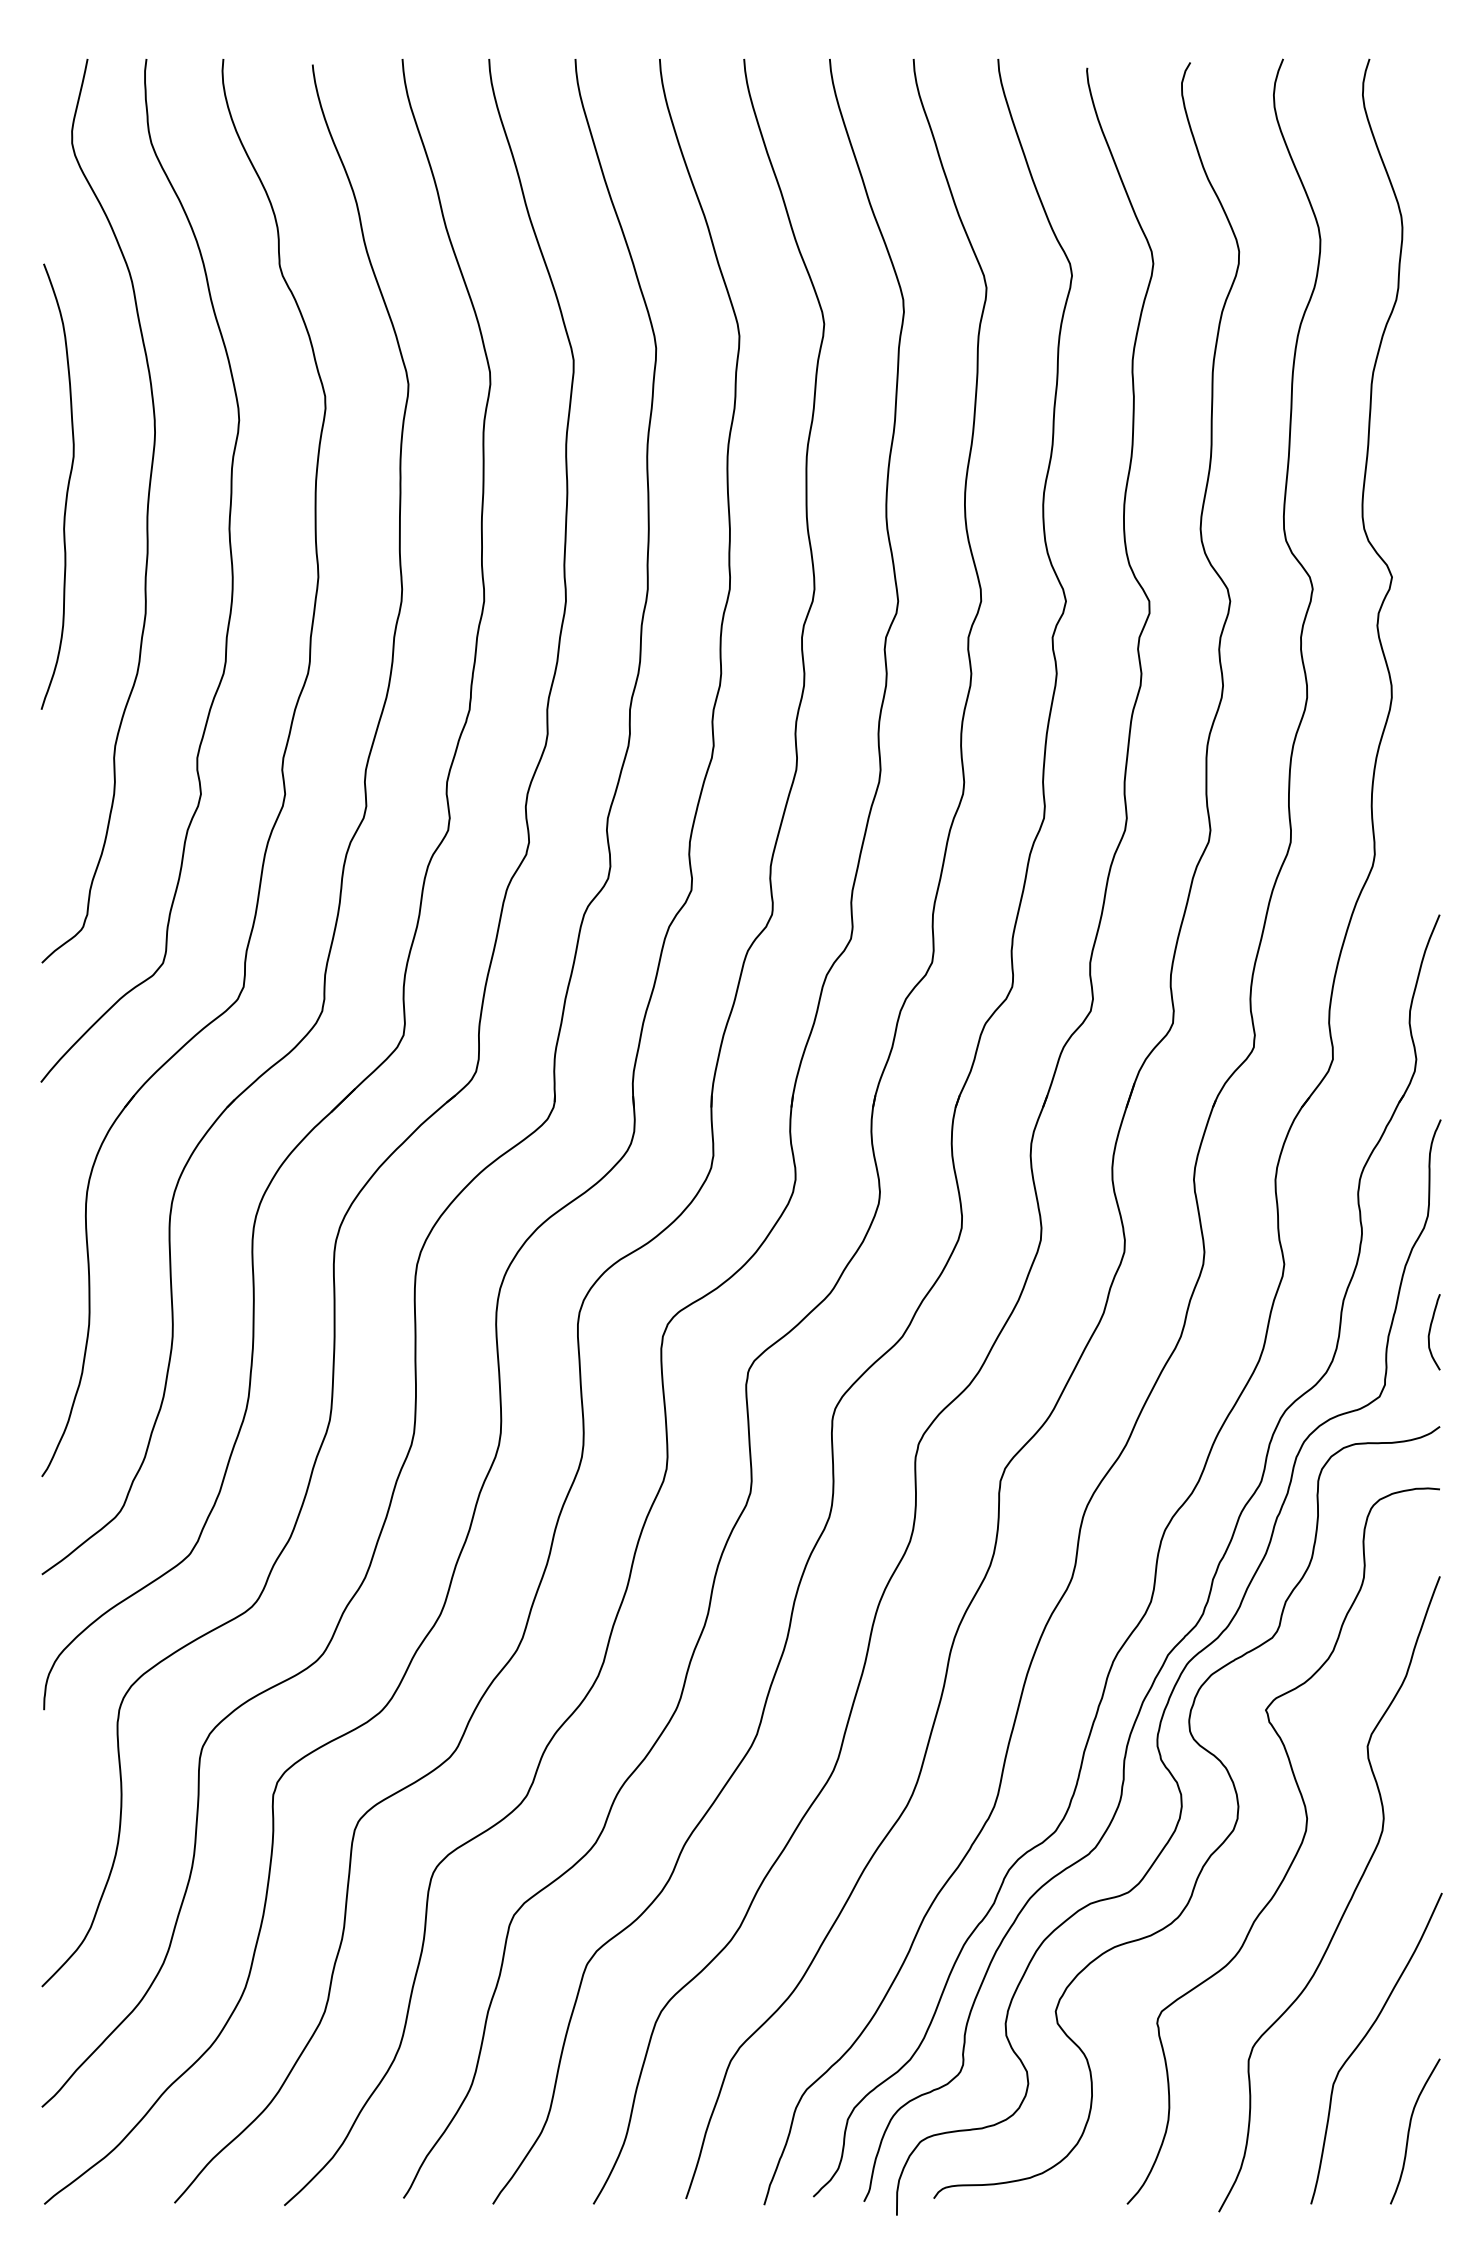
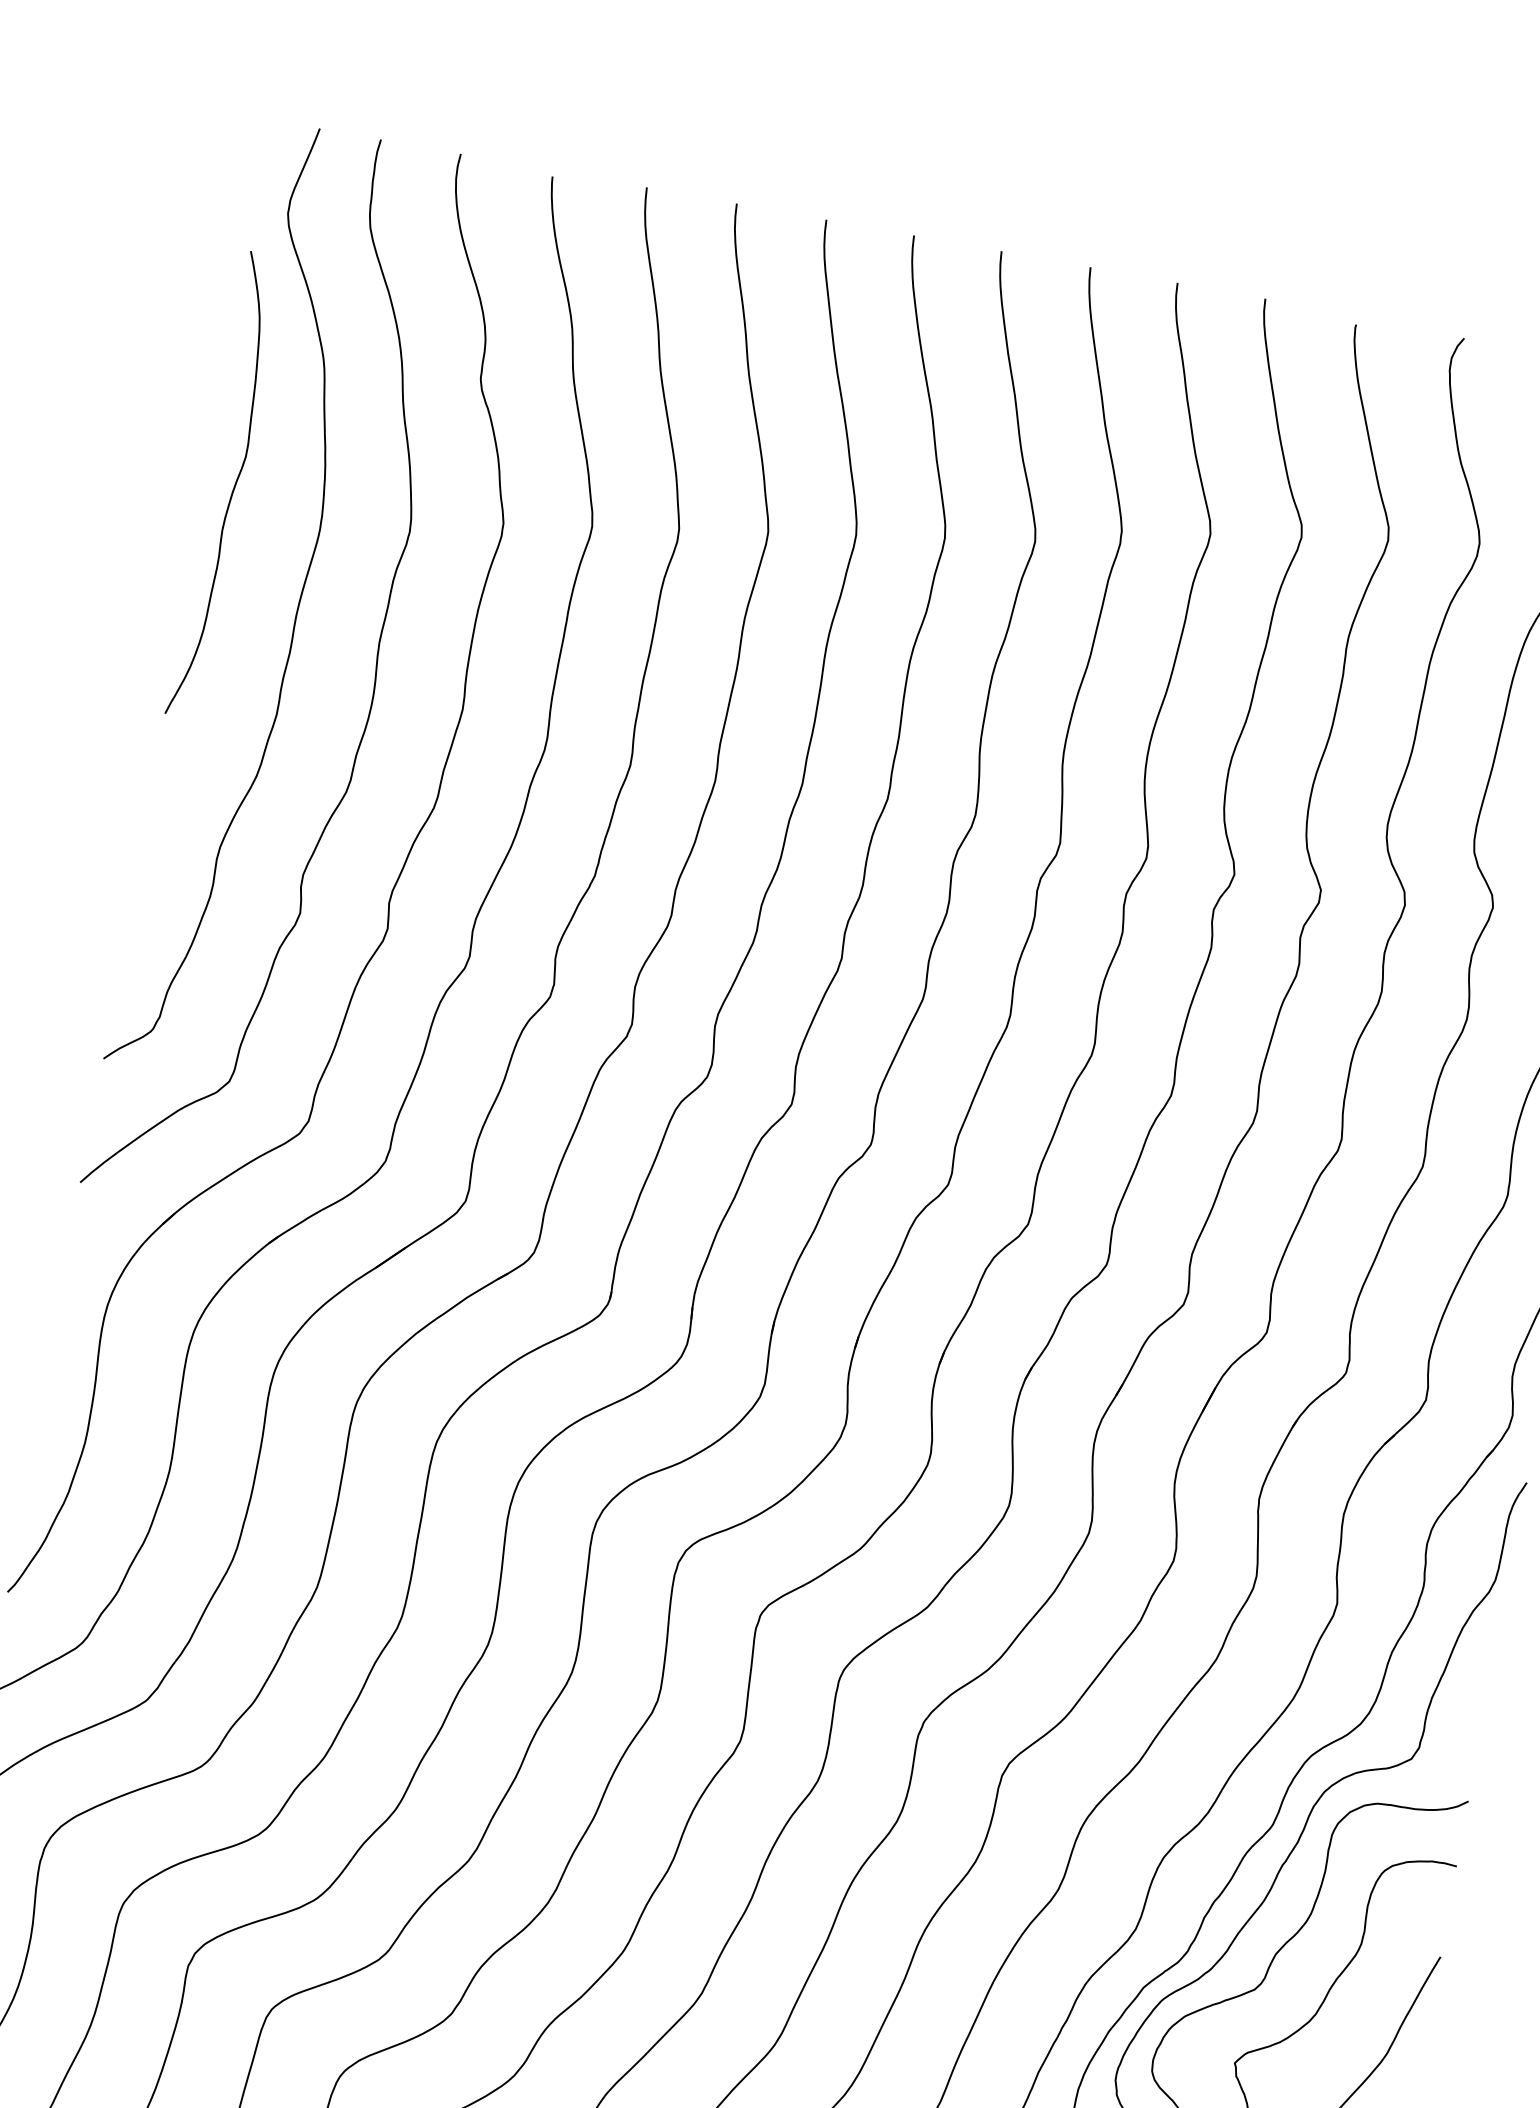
curve: (66, 489) -> (232, 489), moved
curve: (1430, 1332) -> (1476, 1701), removed

